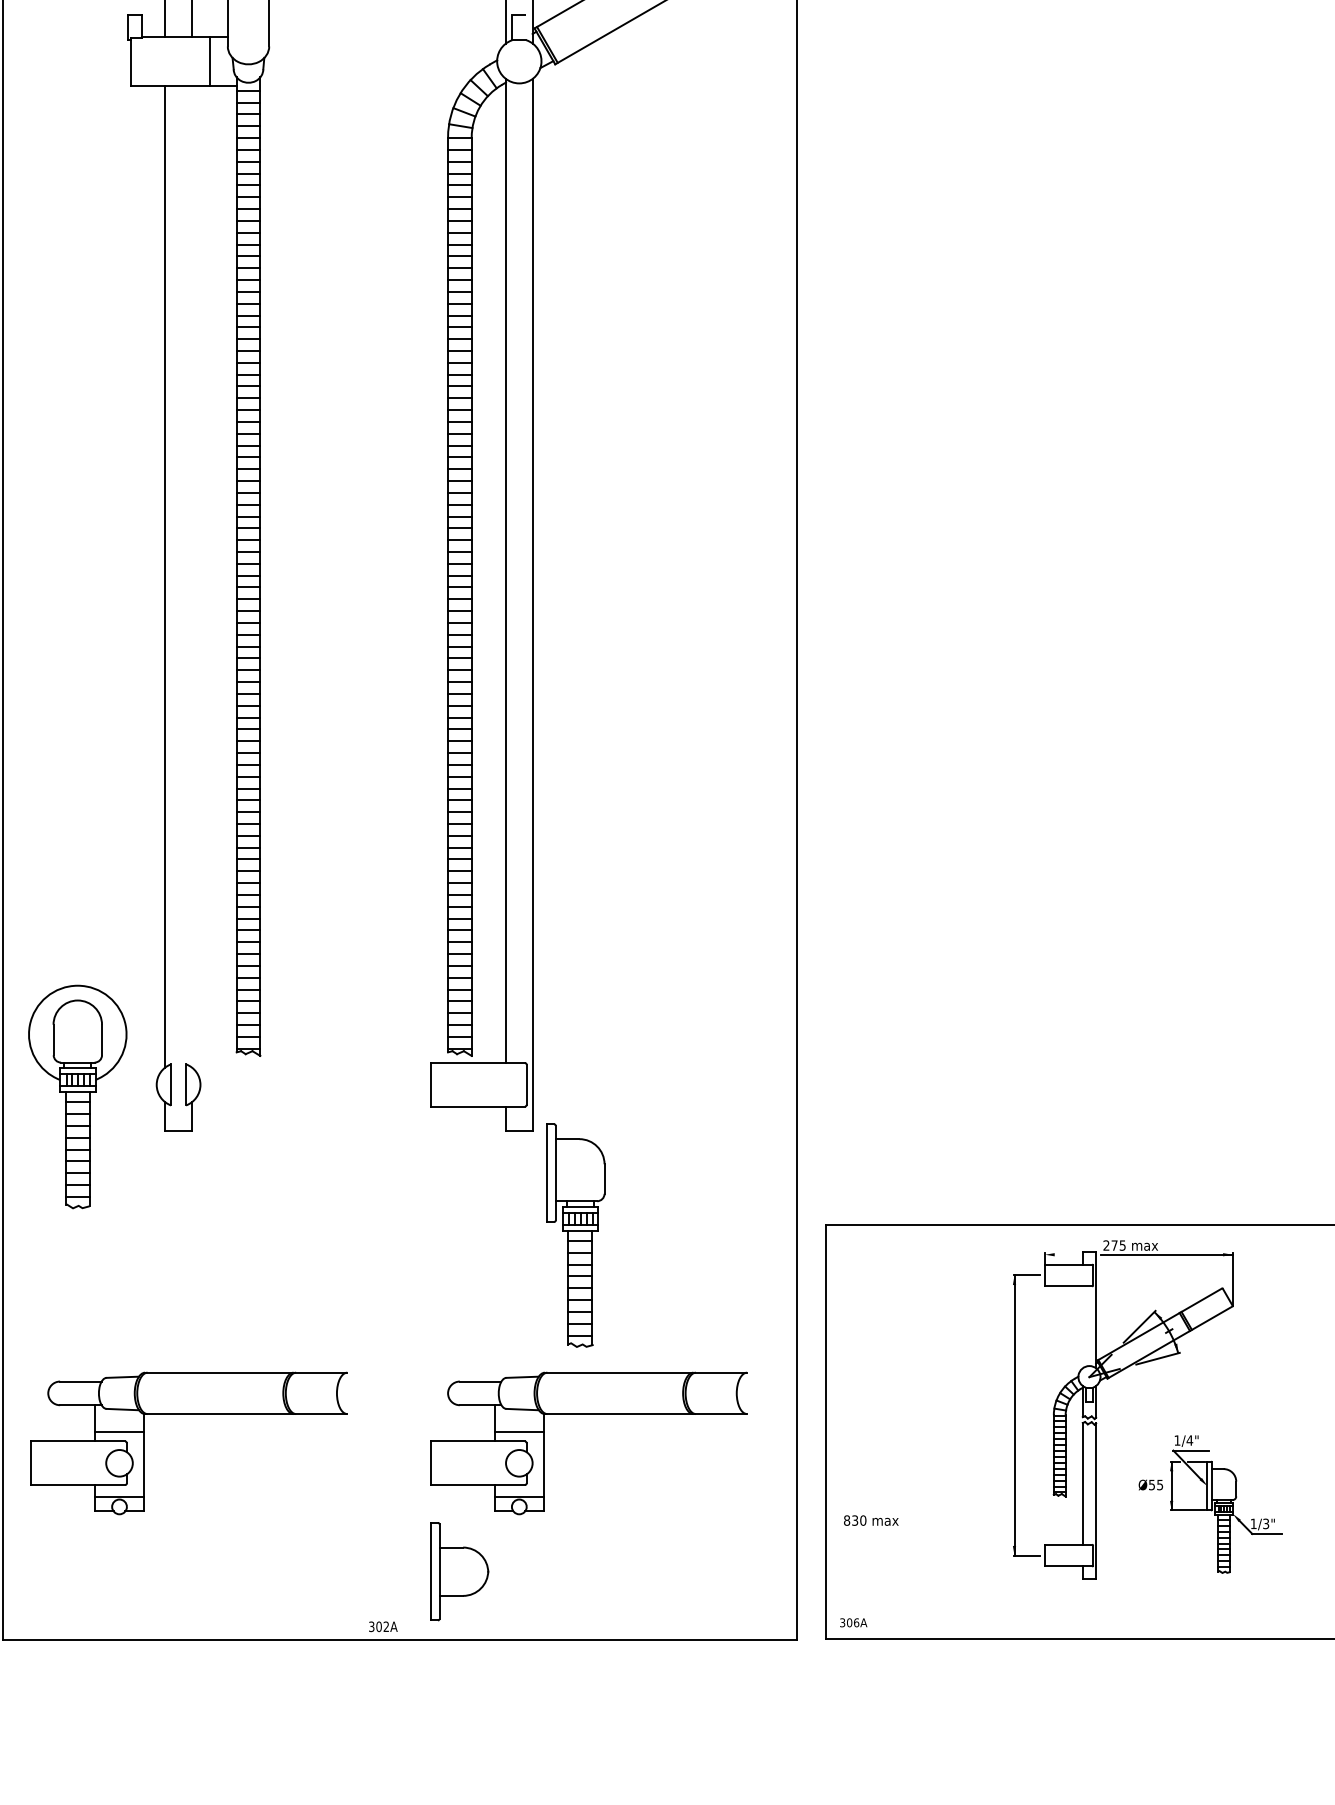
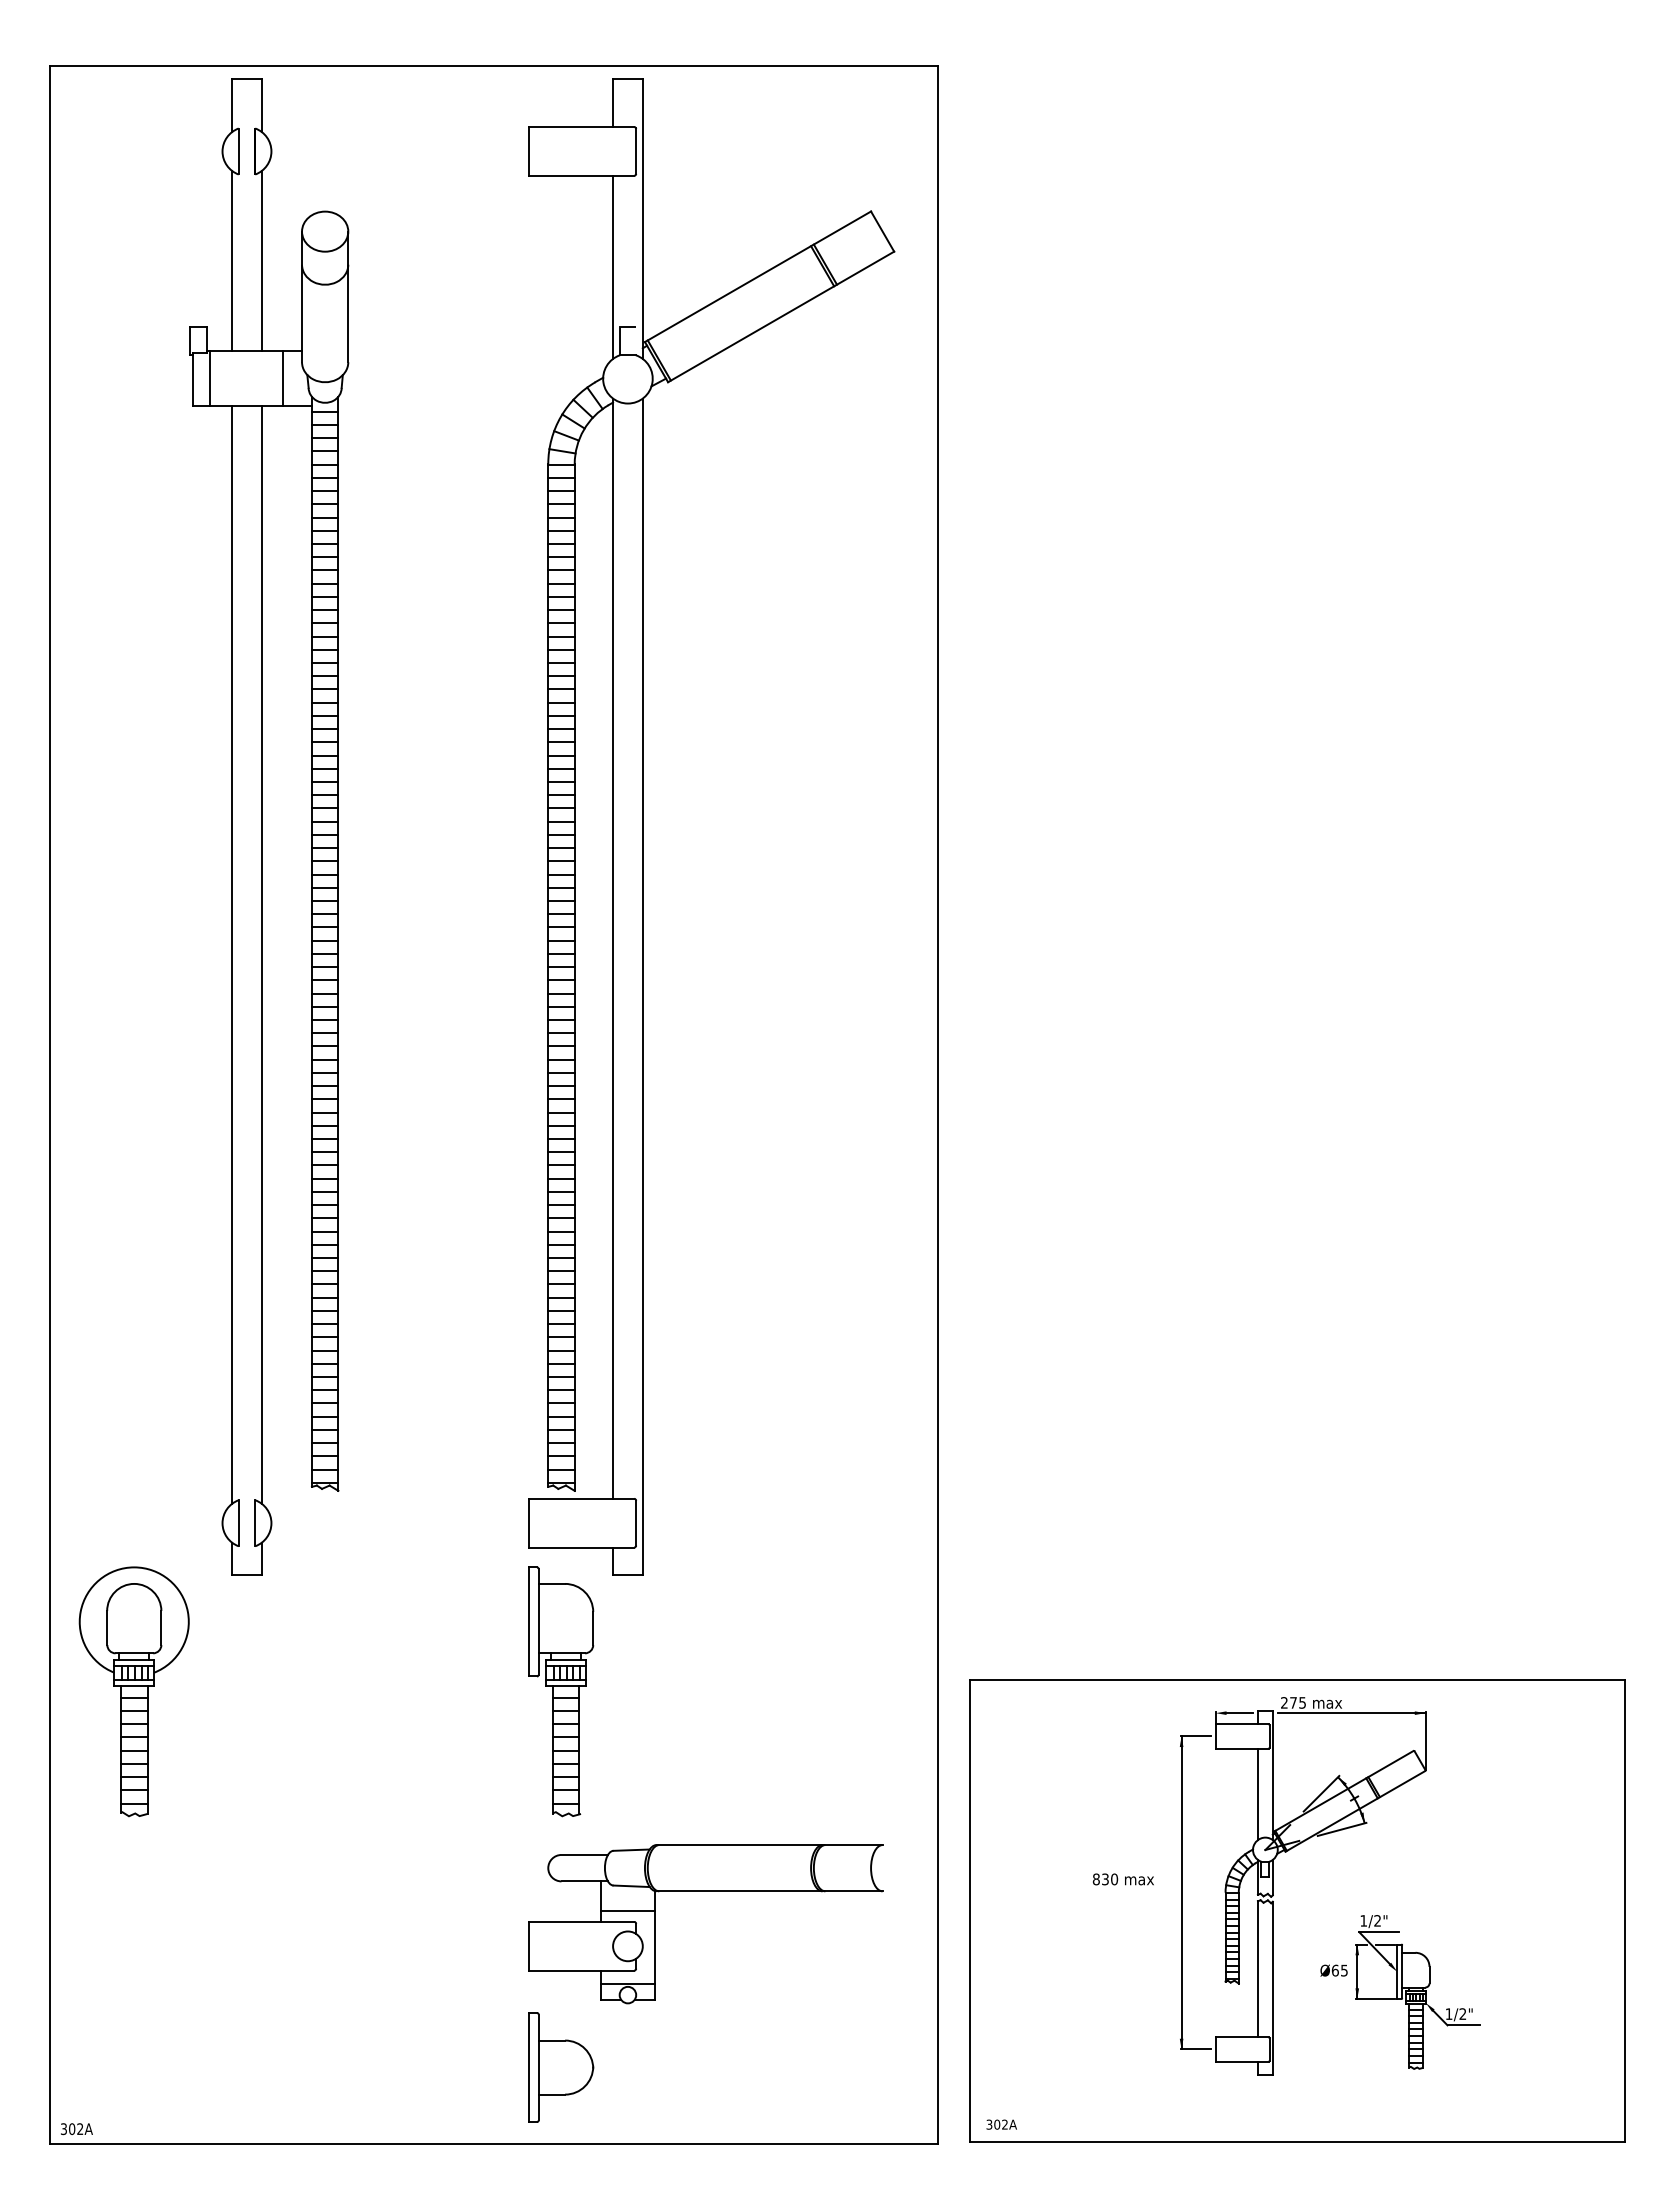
line: (145, 61) -> (209, 378), added
line: (191, 576) -> (261, 954), added
part: (77, 1096) -> (133, 1691), moved
part: (576, 1235) -> (561, 1691), moved
line: (1066, 1255) -> (1239, 1713), added
line: (1082, 1327) -> (1257, 1794), added
part: (188, 1414) -> (258, 1891), removed
text: (1189, 1440) -> (1377, 1920), 1/4" -> 1/2"
text: (1151, 1484) -> (1334, 1970), Ø55 -> Ø65
text: (871, 1520) -> (1123, 1879), moved
text: (1265, 1524) -> (1462, 2014), 1/3" -> 1/2"
text: (857, 1622) -> (1005, 2124), 306A -> 302A
text: (382, 1627) -> (76, 2129), moved

